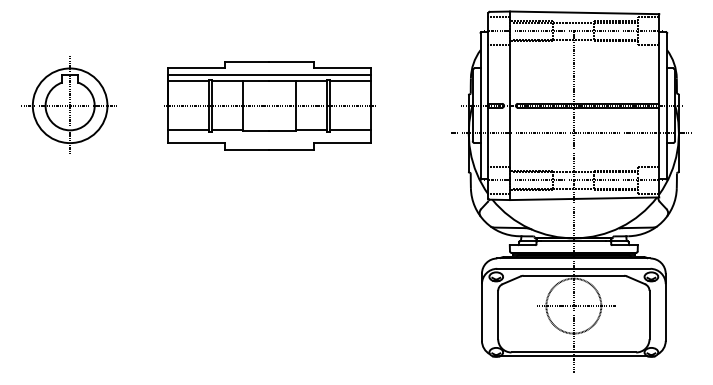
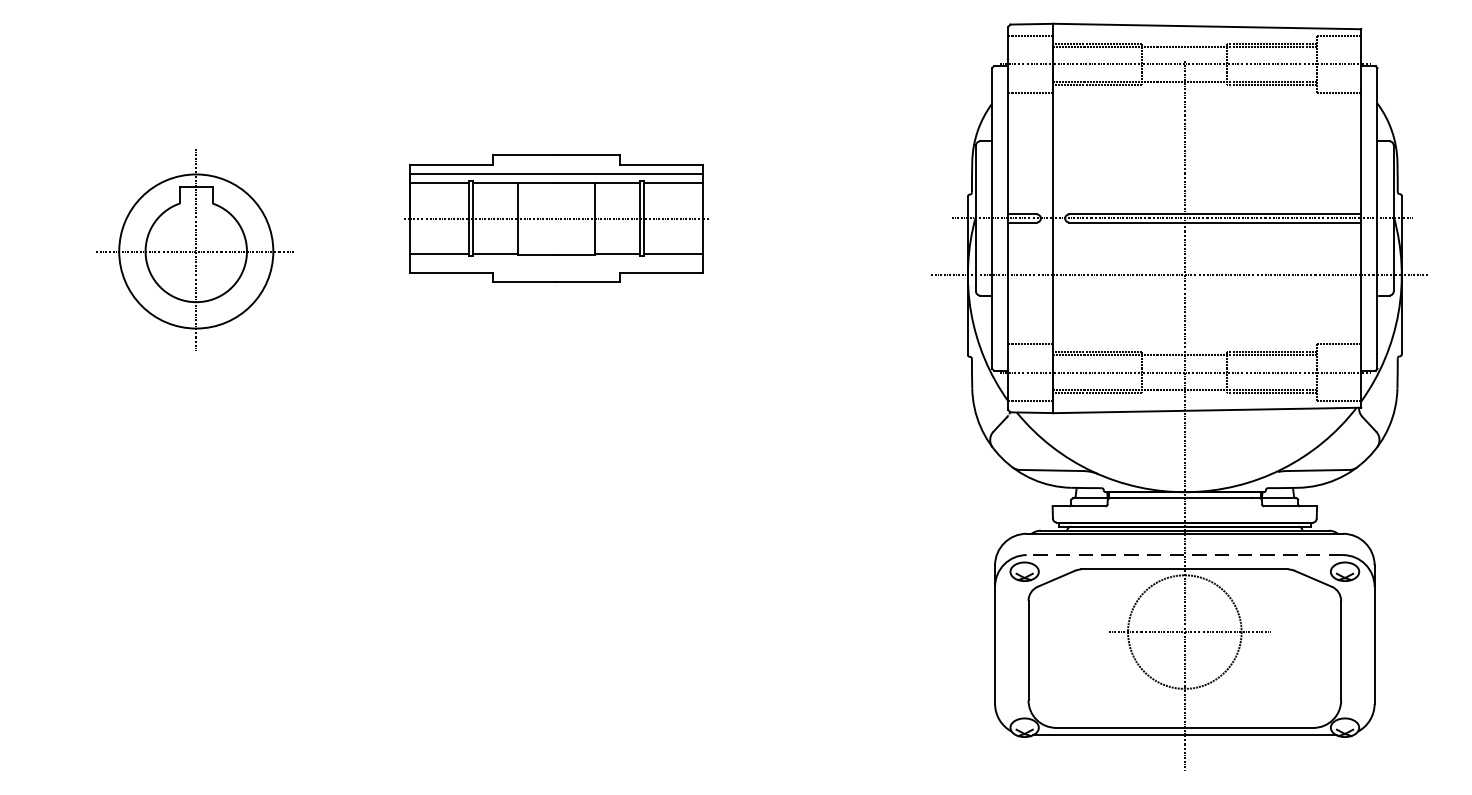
part: (68, 104) -> (192, 248), moved
part: (269, 105) -> (556, 217), size x0.7
line: (573, 268) -> (1184, 554), solid -> dashed

